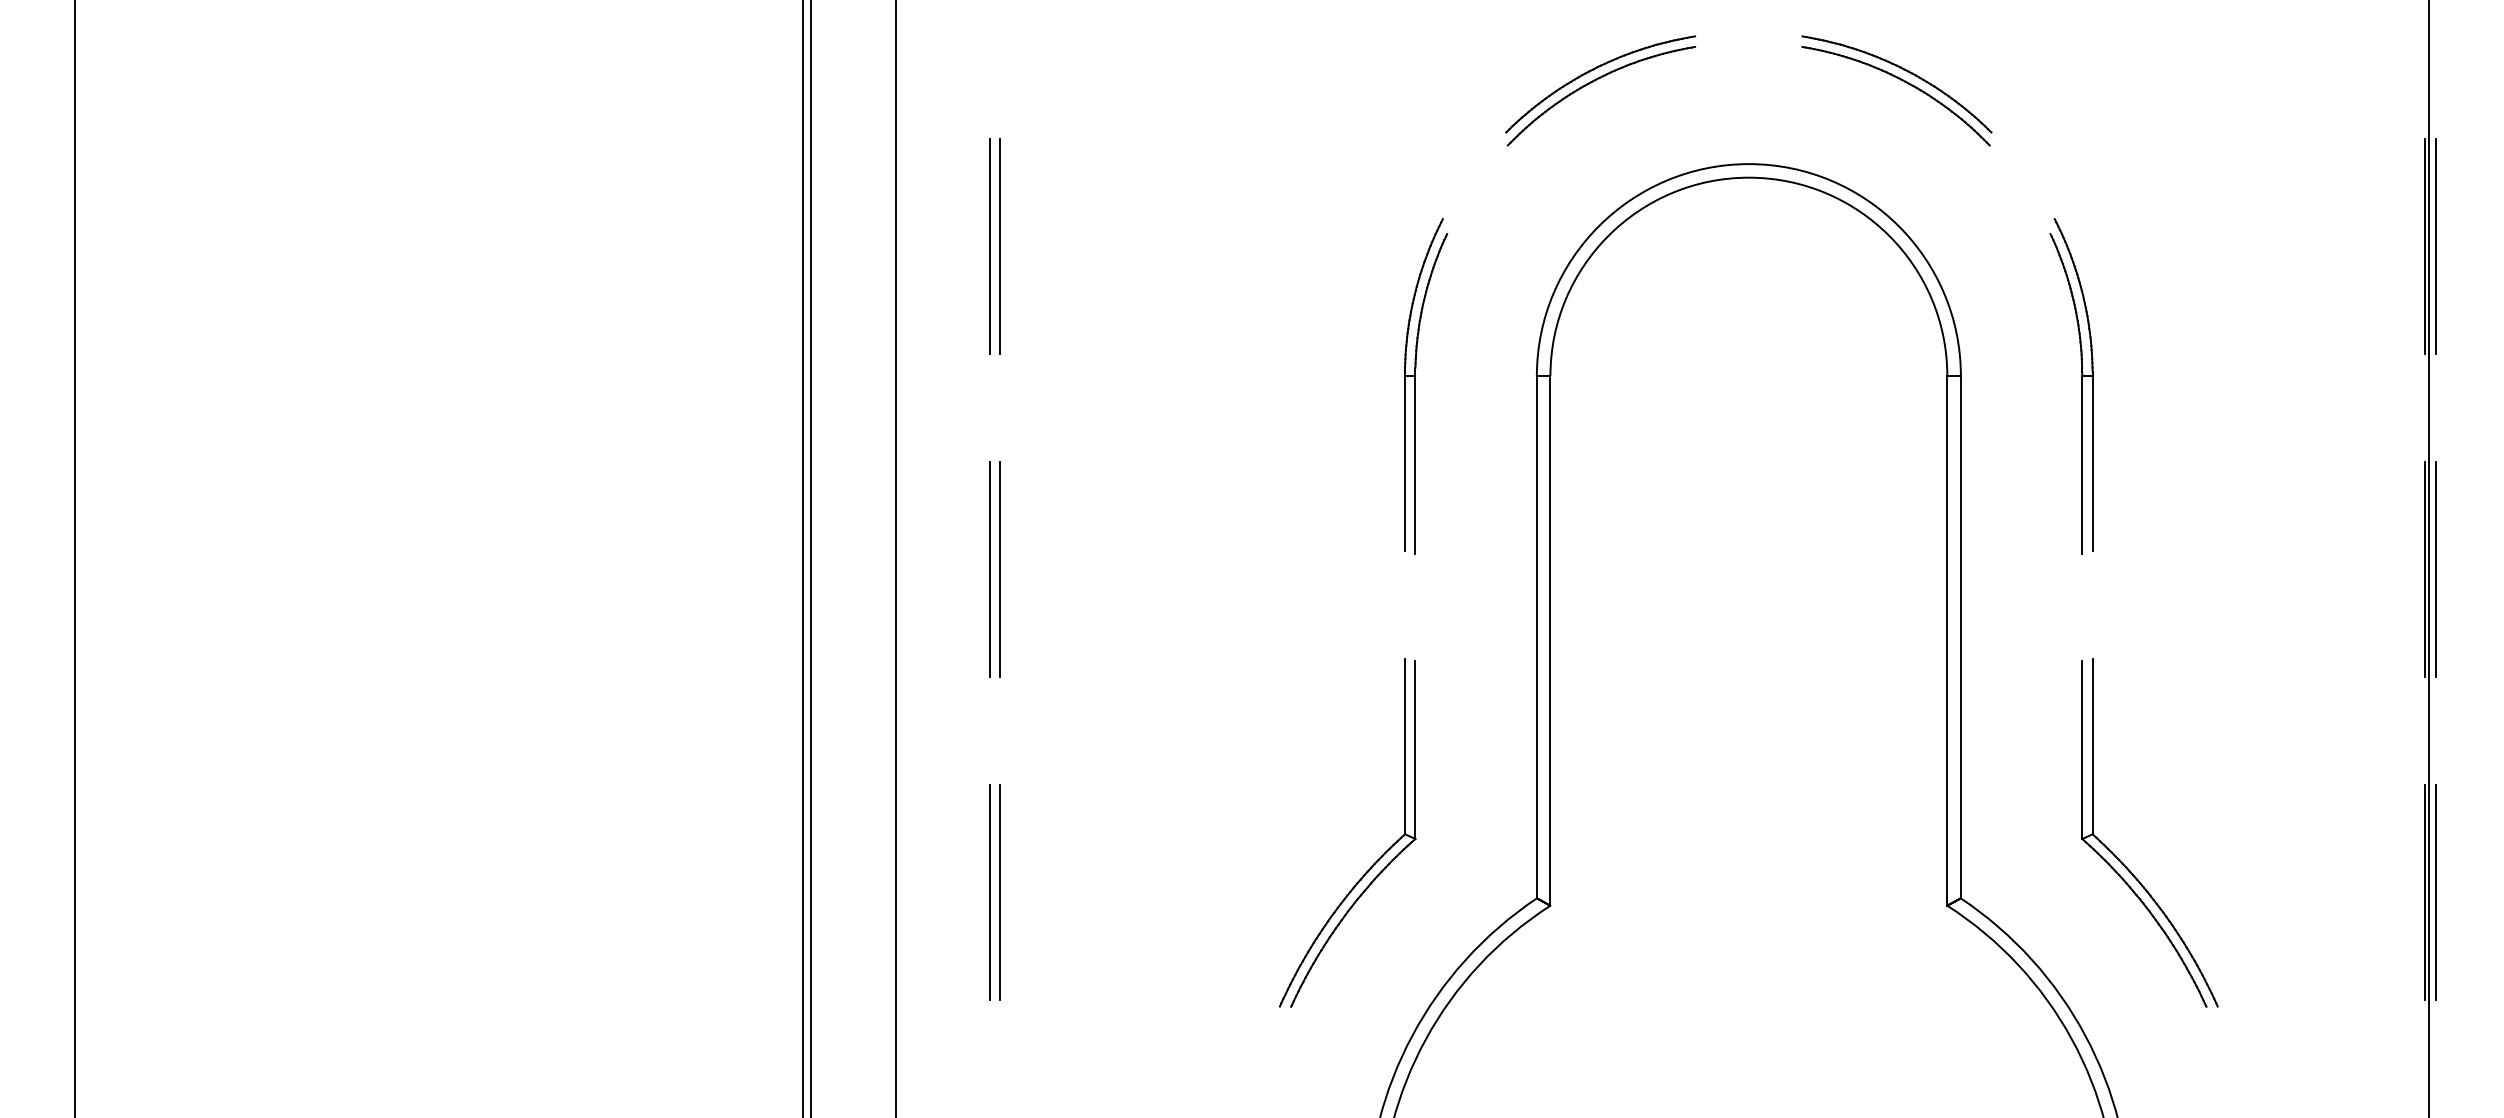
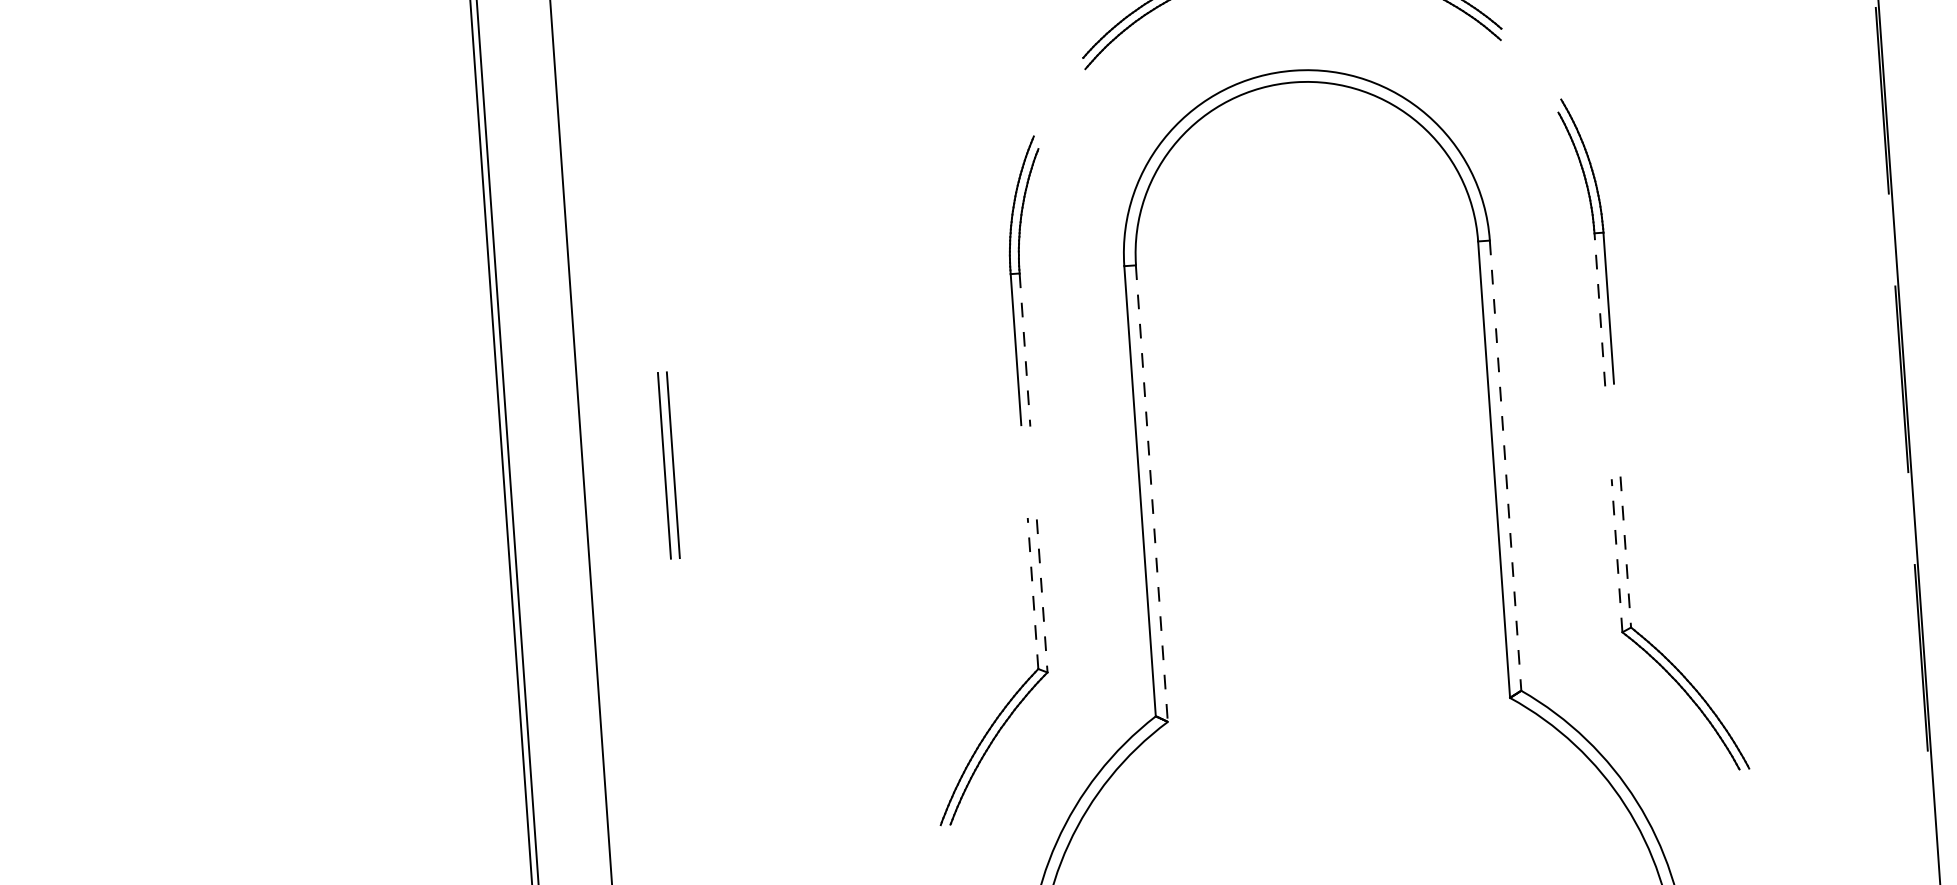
line: (989, 246) -> (644, 187), removed
line: (1000, 246) -> (654, 186), removed
line: (2435, 246) -> (1891, 100), removed
line: (1415, 464) -> (1025, 349), solid -> dashed
line: (2082, 464) -> (1599, 309), solid -> dashed
line: (2435, 569) -> (1910, 378), removed
line: (1960, 637) -> (1505, 465), solid -> dashed
line: (1550, 640) -> (1152, 493), solid -> dashed
line: (1405, 746) -> (1033, 593), solid -> dashed
line: (2092, 746) -> (1625, 551), solid -> dashed
line: (1415, 750) -> (1042, 596), solid -> dashed
line: (2082, 750) -> (1617, 555), solid -> dashed
line: (989, 892) -> (683, 744), removed
line: (1000, 892) -> (693, 743), removed
line: (2435, 892) -> (1930, 657), removed

